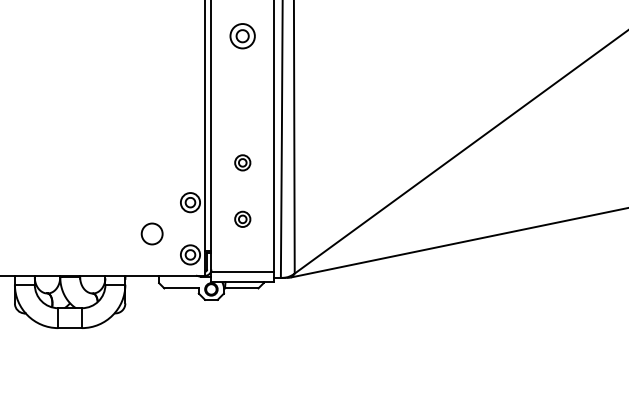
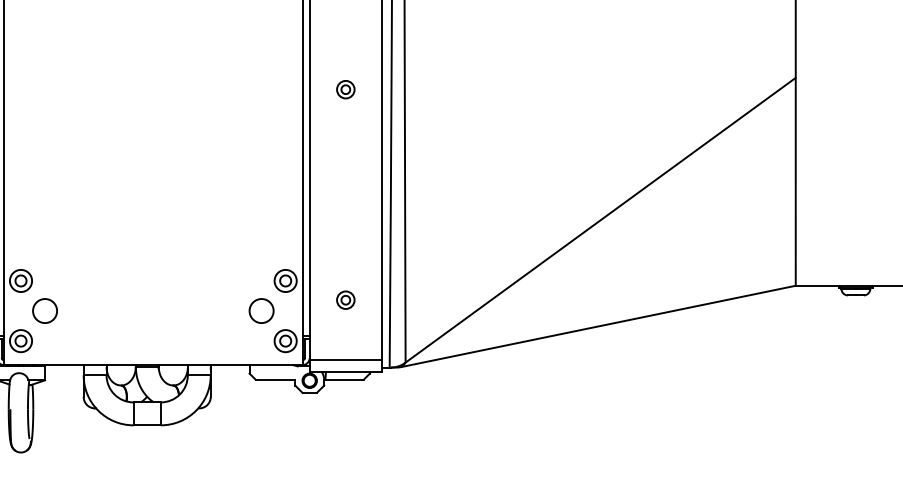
part: (242, 36) -> (345, 89), size x0.62
part: (242, 162) -> (345, 234), removed
circle: (152, 233) -> (261, 310), moved

